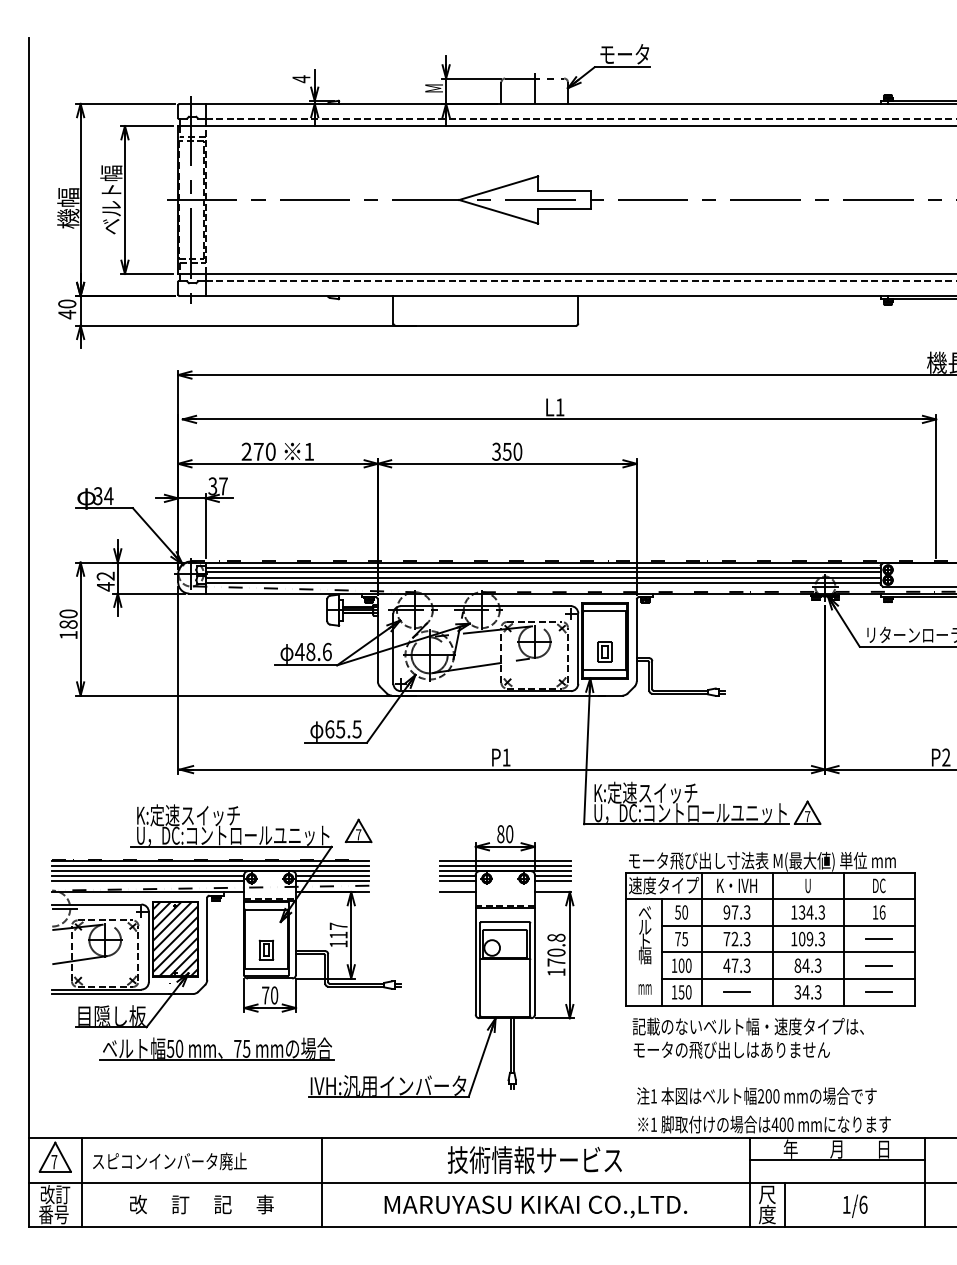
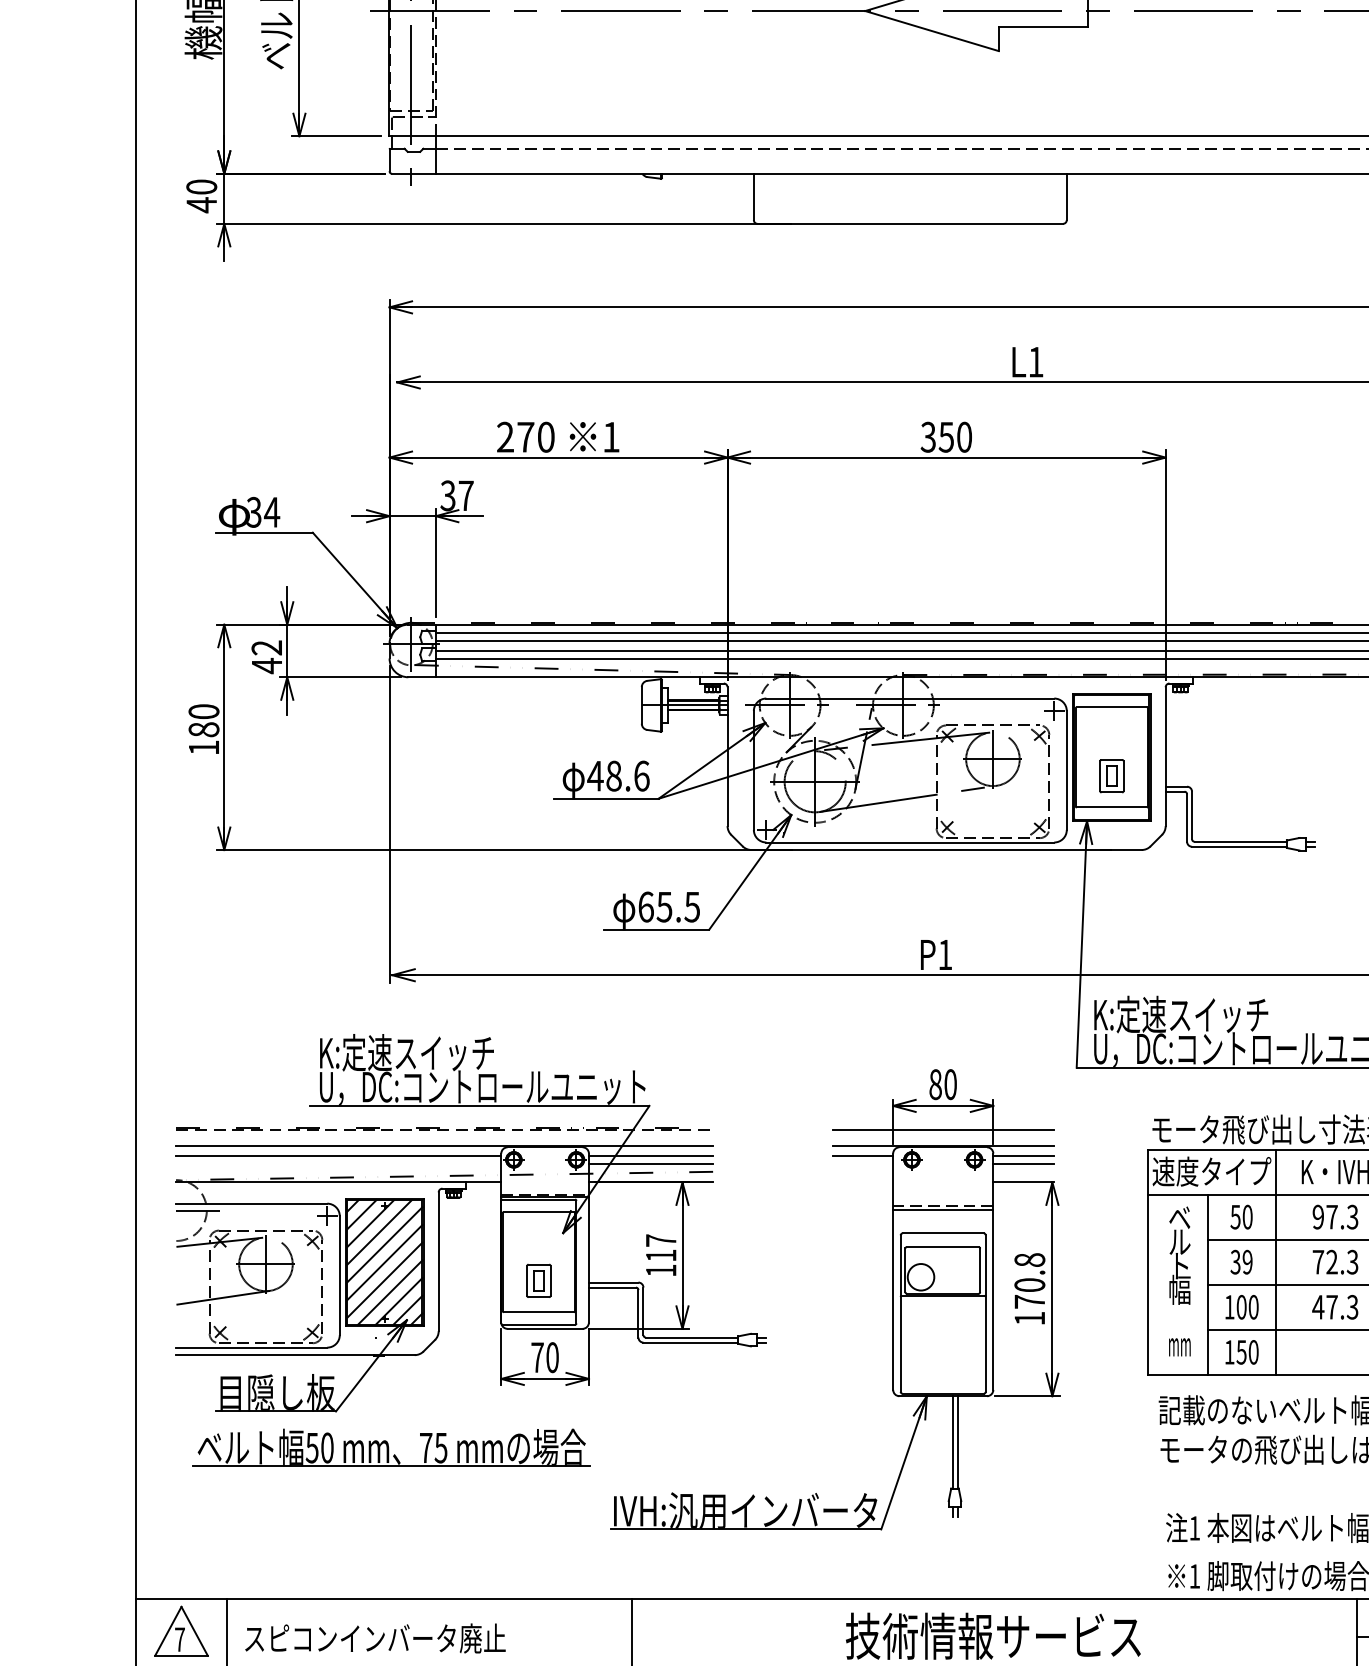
part: (358, 830) -> (694, 1078), removed
line: (210, 860) -> (444, 1129), solid -> dashed
line: (210, 865) -> (444, 1137), removed
line: (504, 865) -> (941, 1137), removed
line: (148, 881) -> (339, 1164), removed
line: (457, 881) -> (862, 1164), removed
line: (457, 891) -> (862, 1181), removed
text: (681, 938) -> (1241, 1261), 75 -> 39
line: (736, 992) -> (1334, 1352), removed
part: (216, 1048) -> (390, 1447), moved

